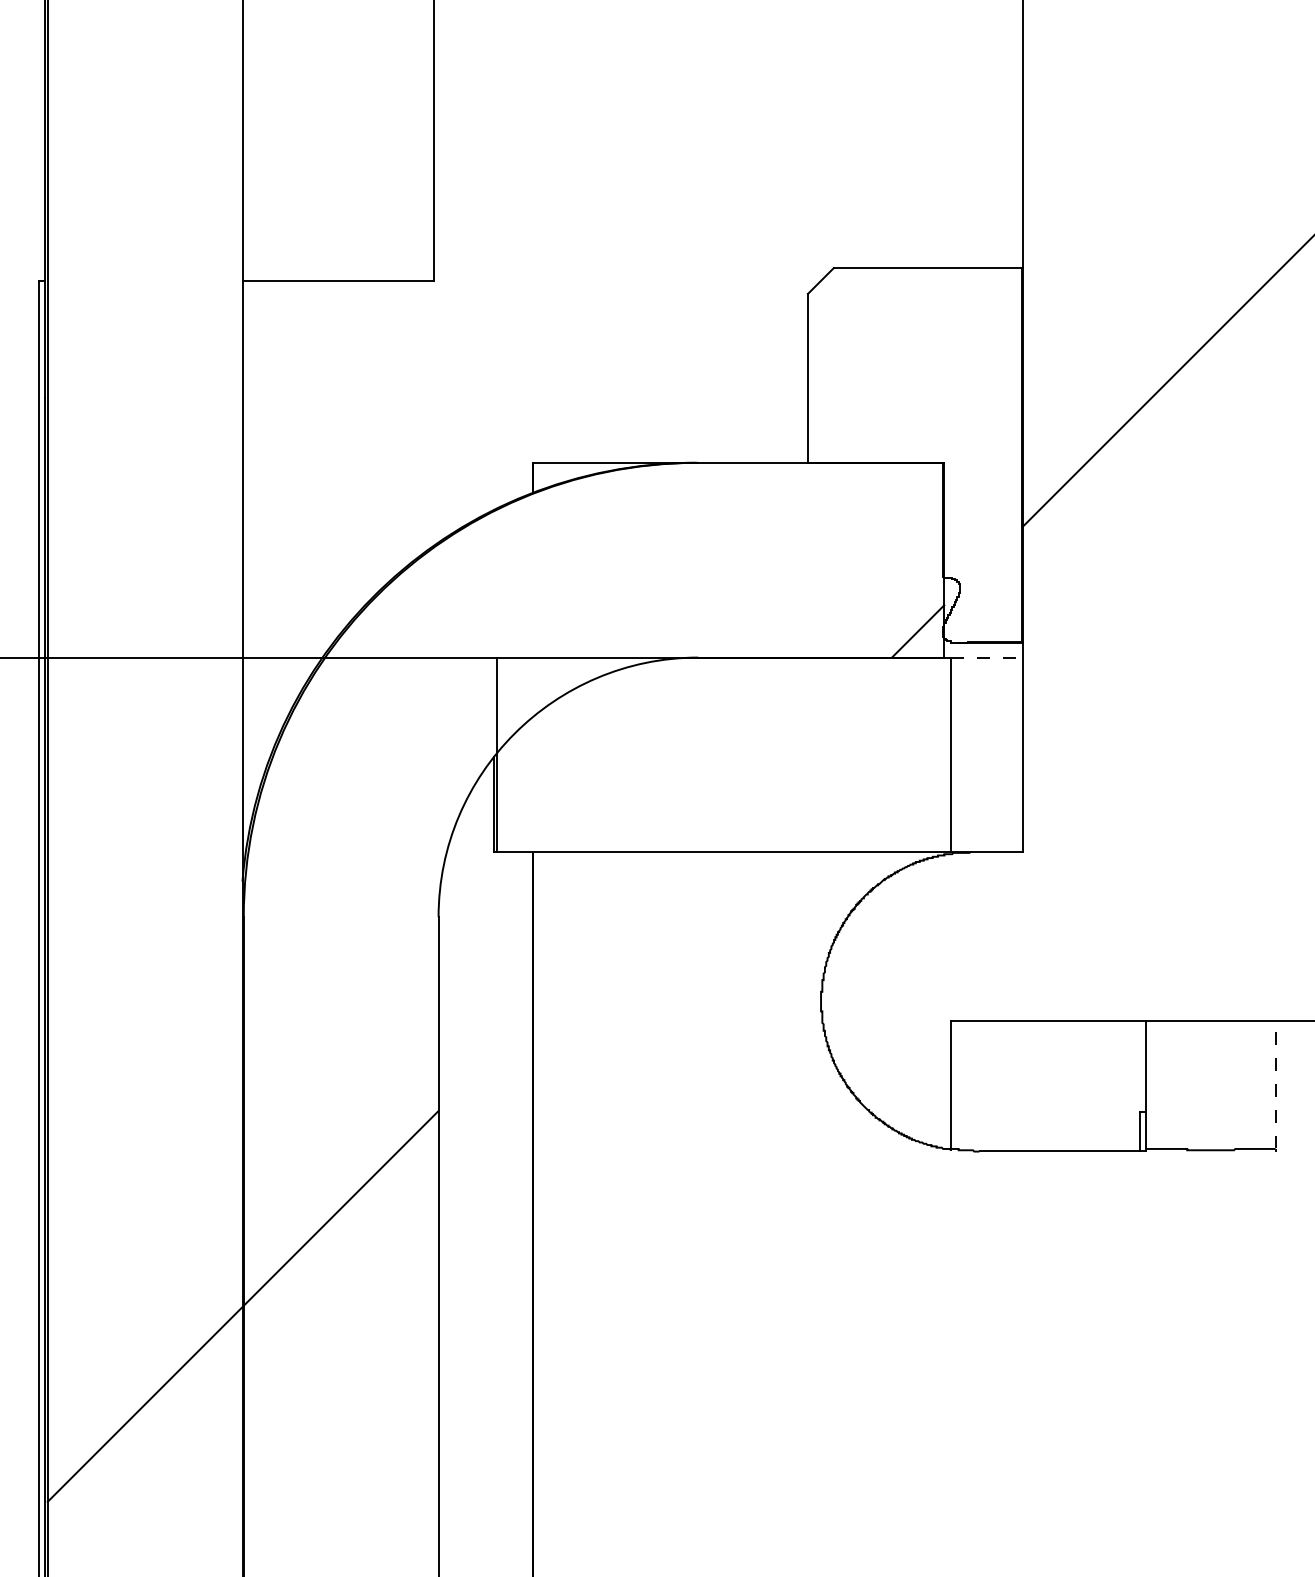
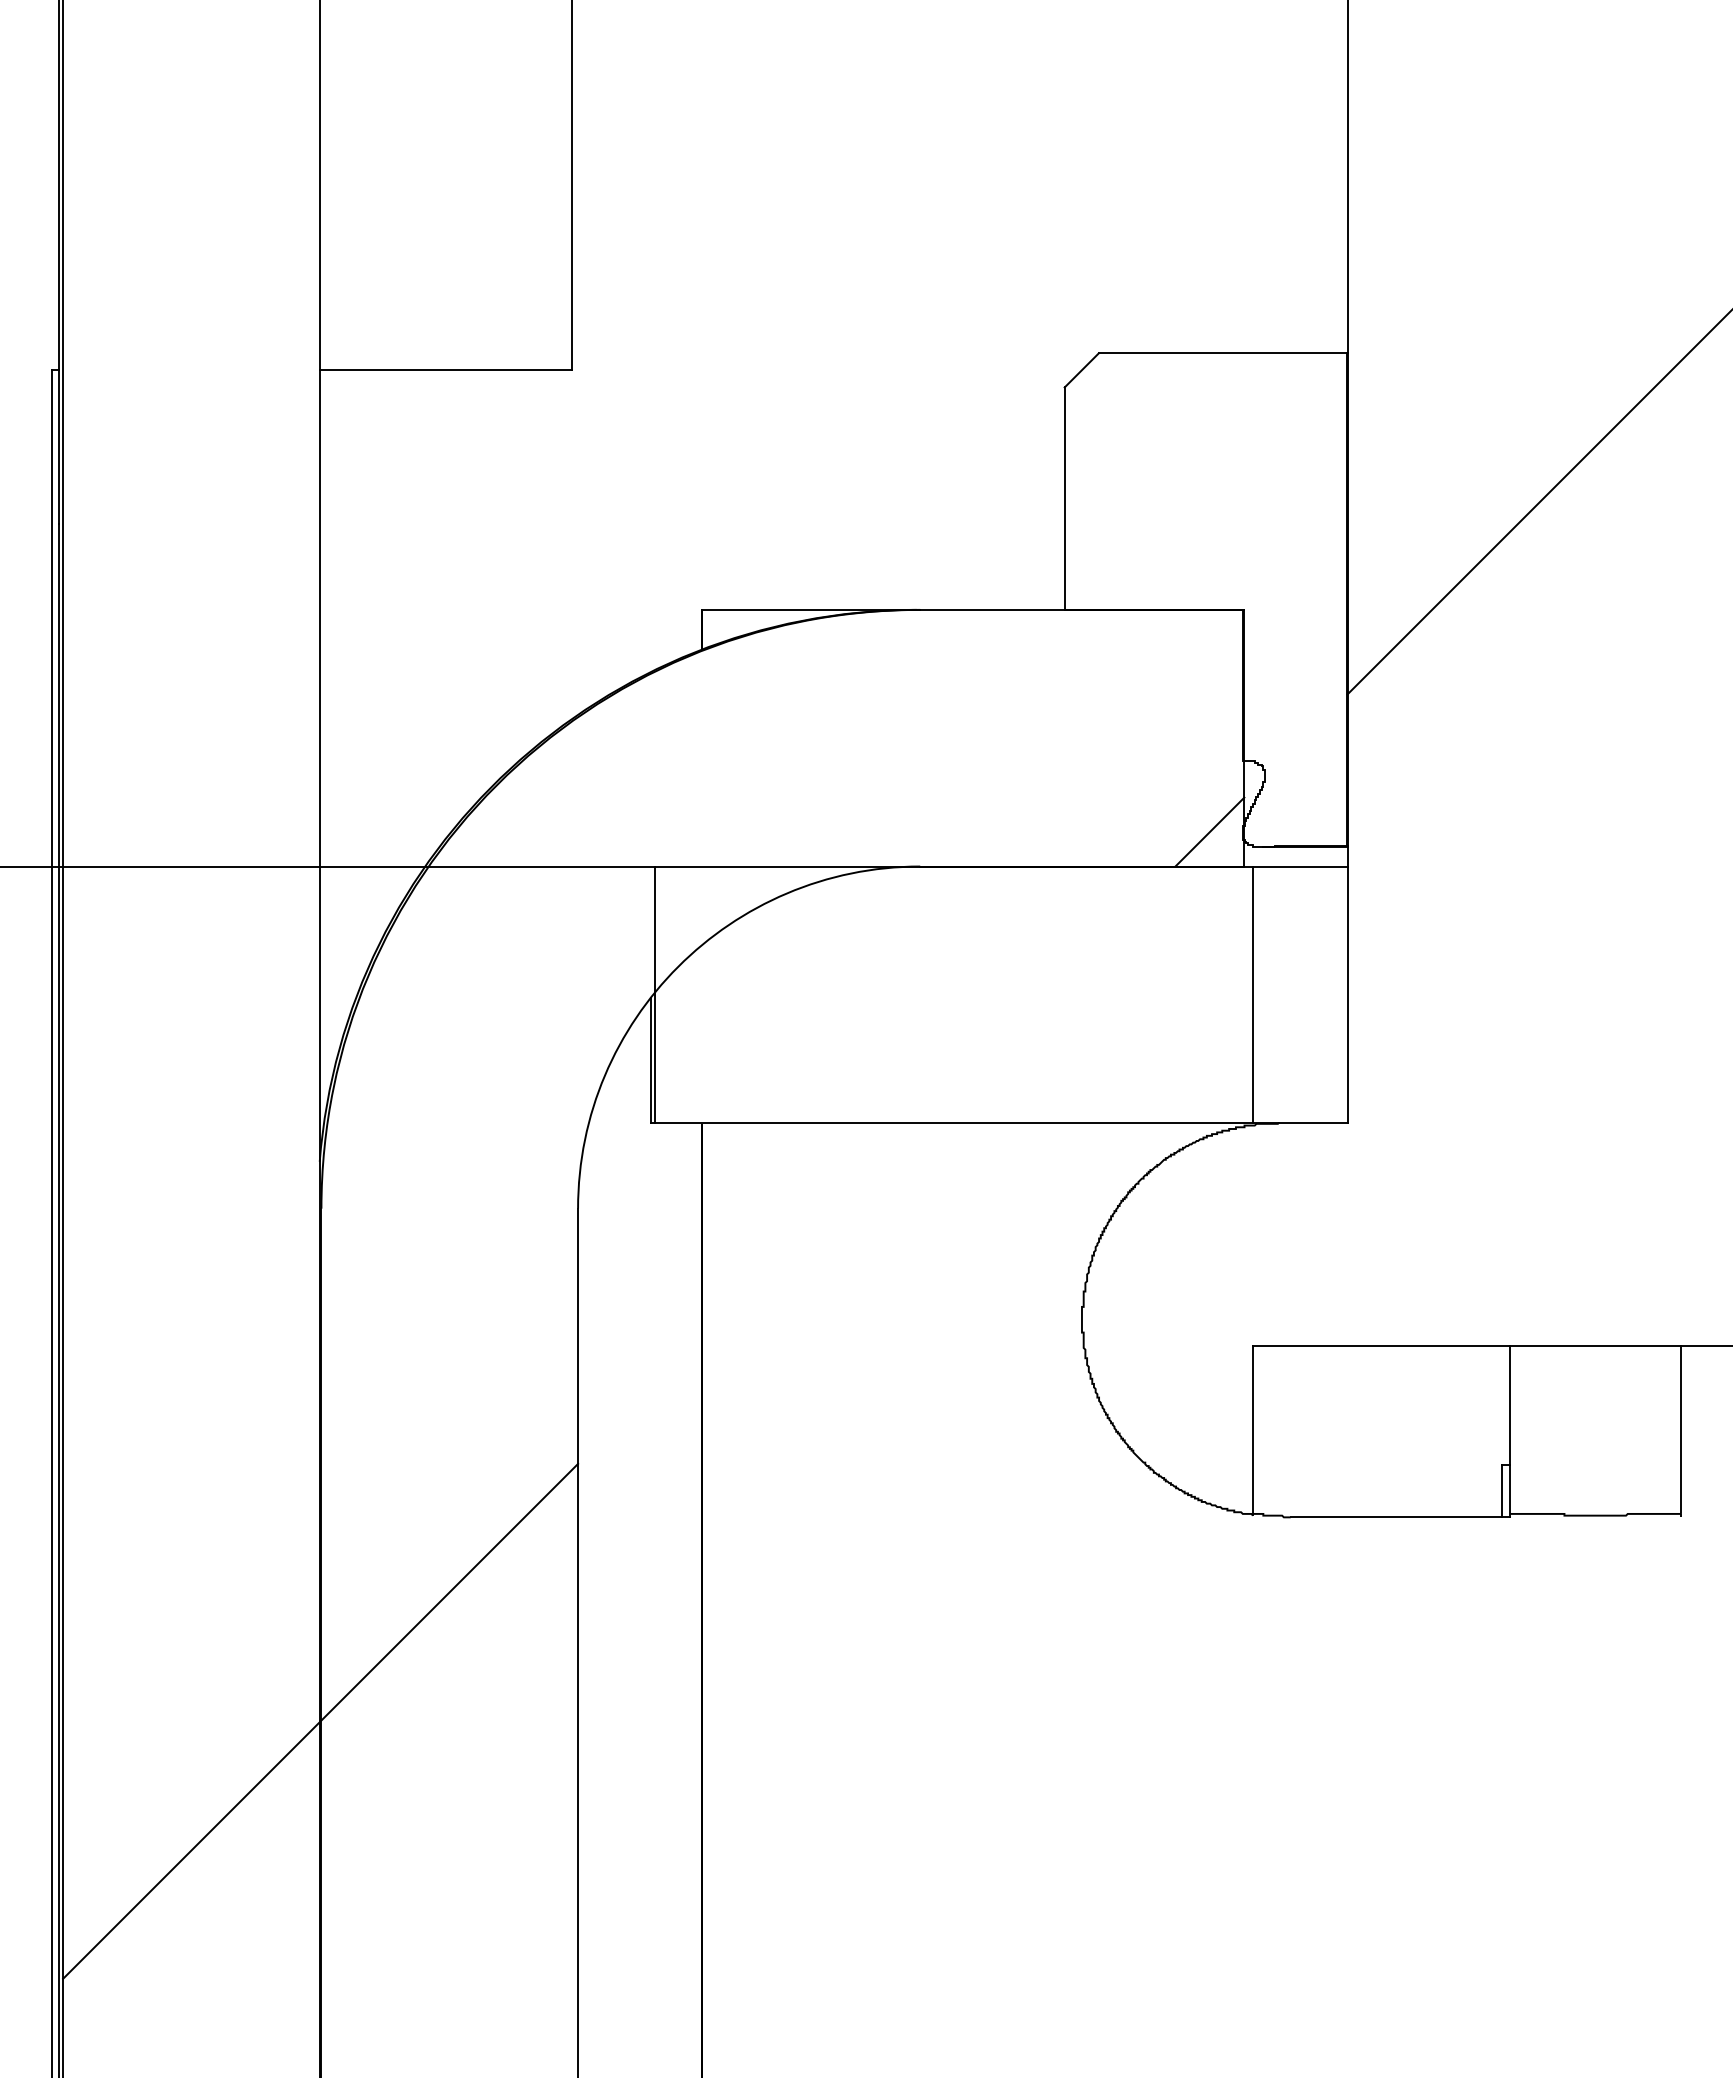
line: (986, 657) -> (1300, 866), dashed -> solid
line: (1276, 1084) -> (1681, 1429), dashed -> solid

